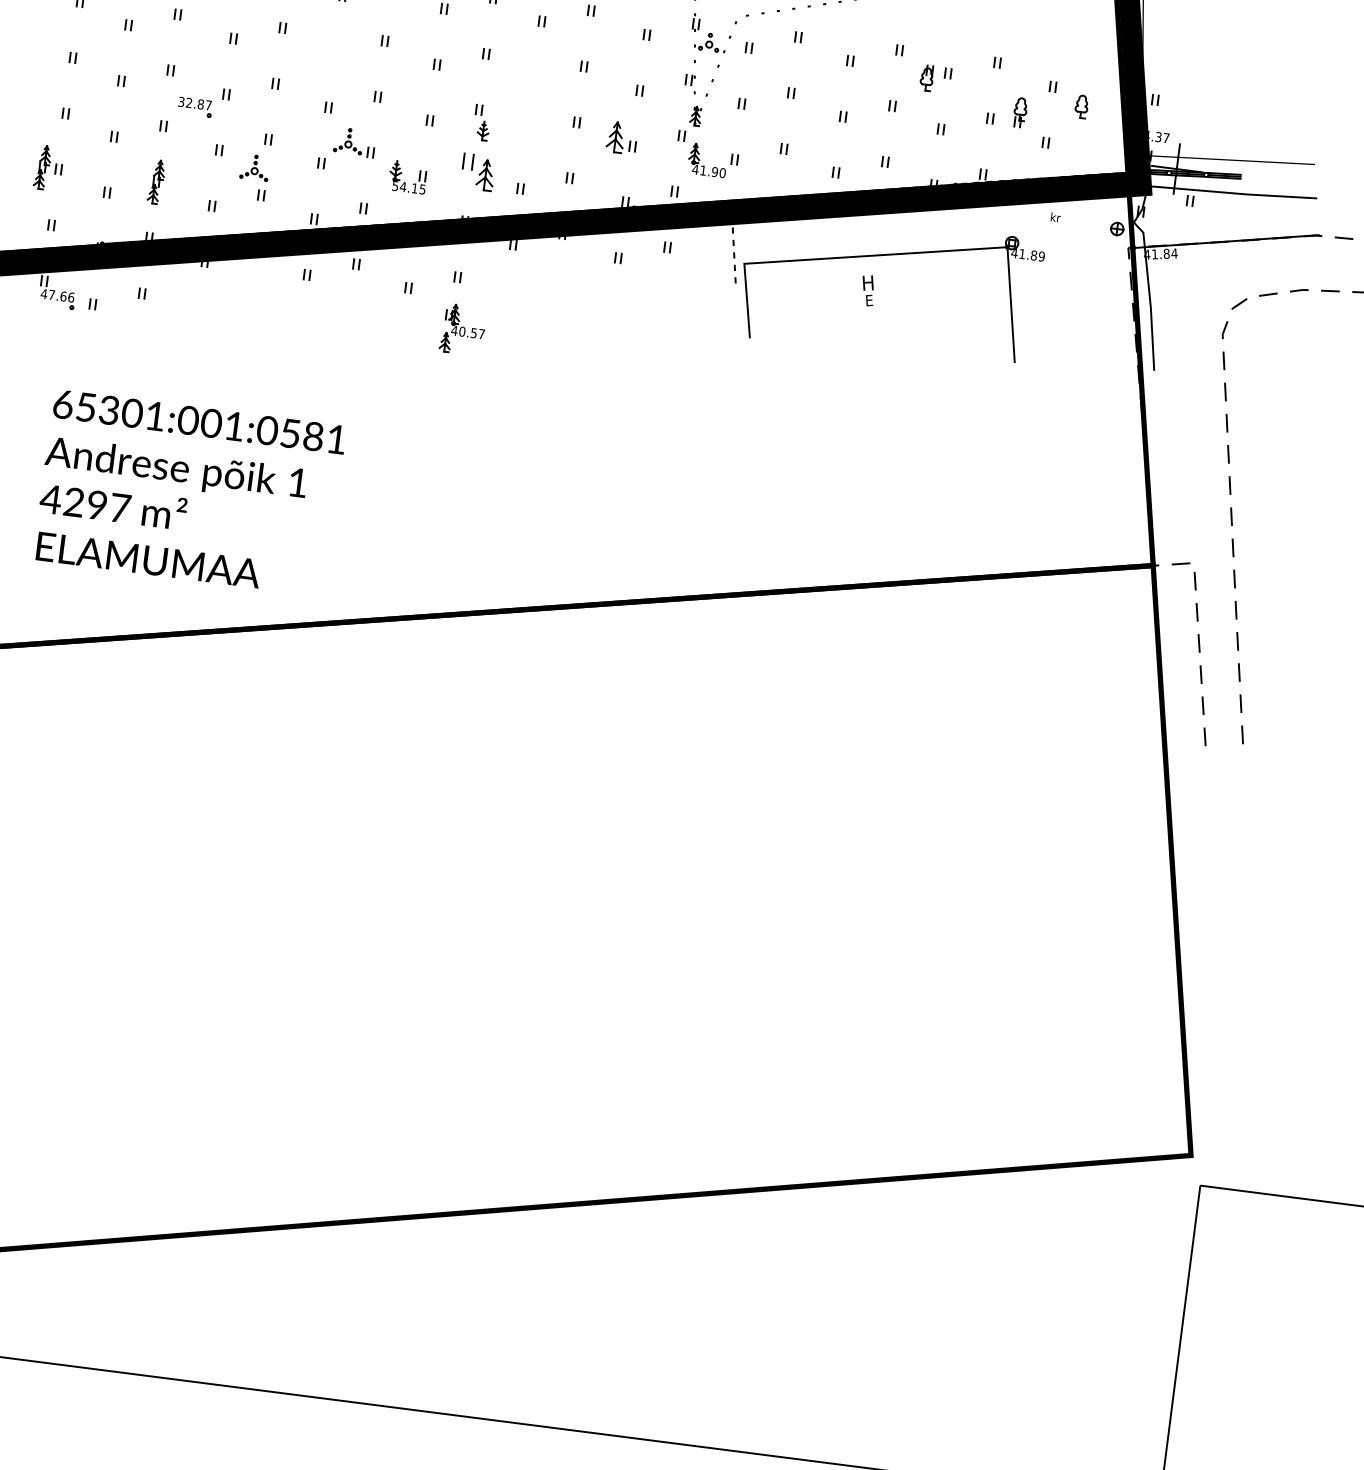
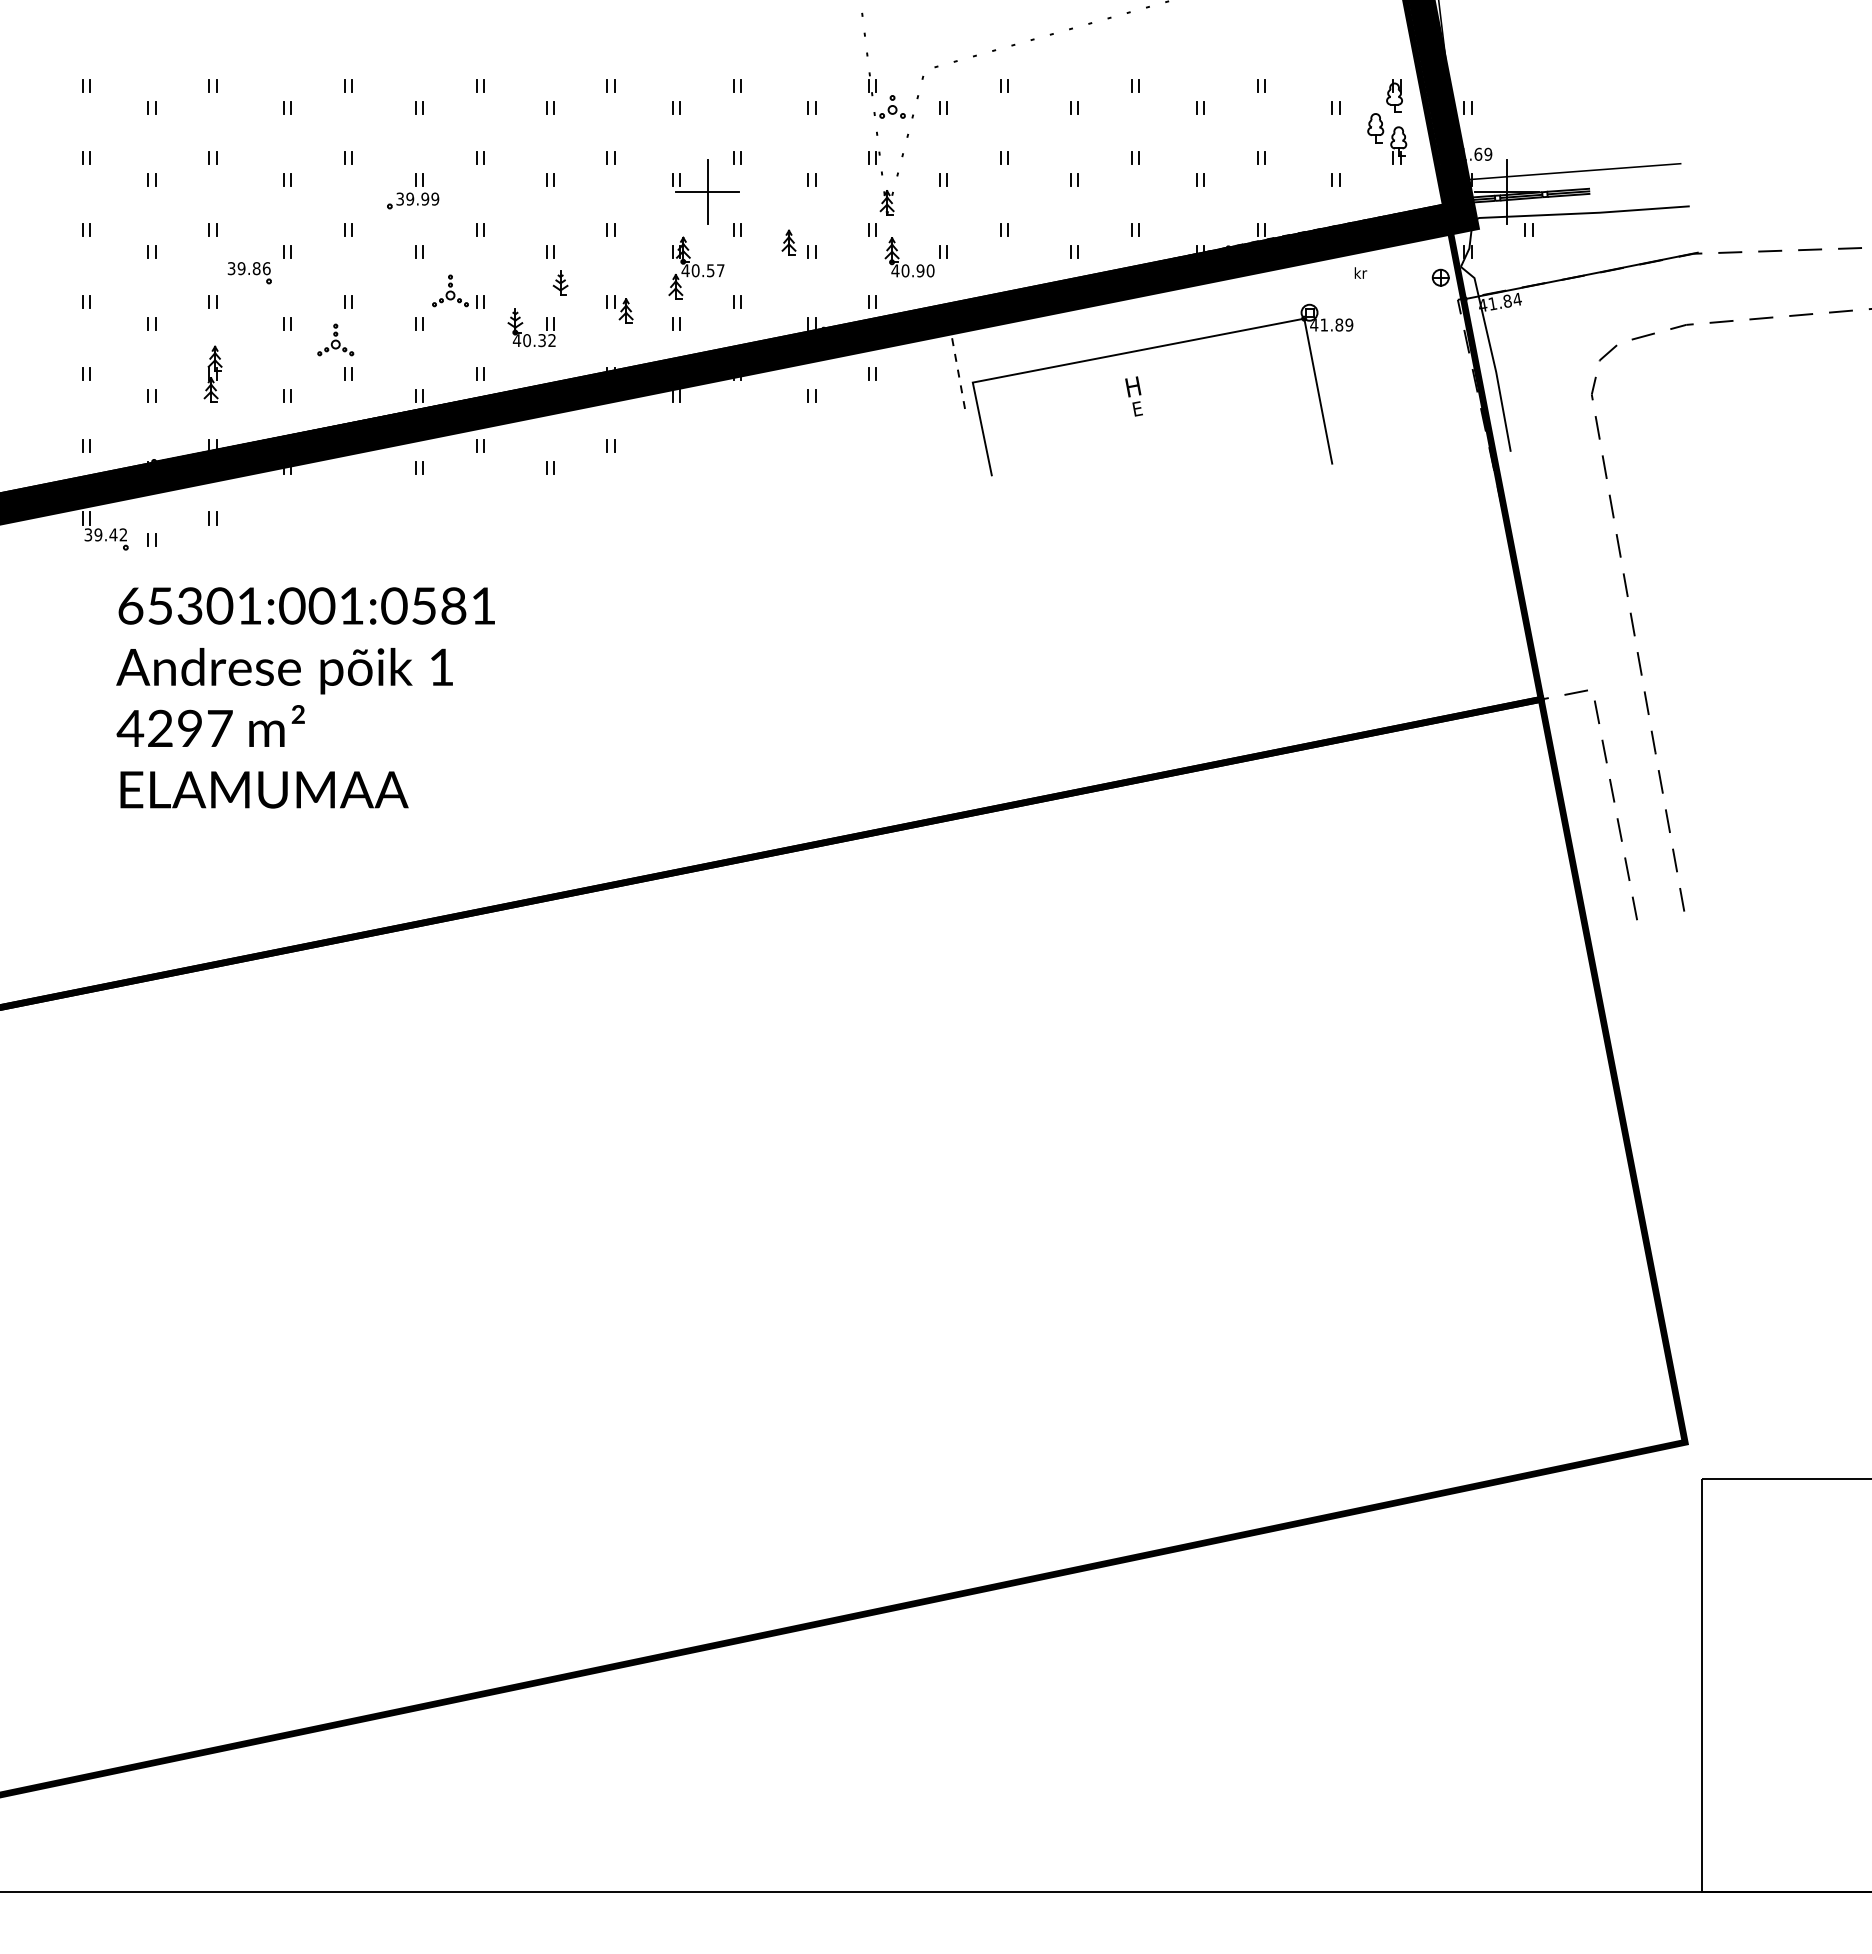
part: (330, 60) -> (413, 191), added
part: (927, 77) -> (1394, 95), moved
part: (556, 89) -> (705, 191), added
text: (198, 104) -> (253, 268), 32.87 -> 39.86
part: (1020, 112) -> (1398, 145), moved
part: (483, 130) -> (560, 282), moved
text: (1158, 136) -> (1478, 153), 24.37 -> 41.69
part: (615, 137) -> (788, 242), size x0.62
part: (42, 166) -> (65, 373), removed
text: (703, 170) -> (905, 270), 41.90 -> 40.90
part: (477, 172) -> (619, 309), size x0.62
text: (408, 187) -> (533, 340), 54.15 -> 40.32
text: (57, 295) -> (105, 534), 47.66 -> 39.42
part: (463, 329) -> (696, 267), moved
text: (189, 492) -> (305, 697), moved

